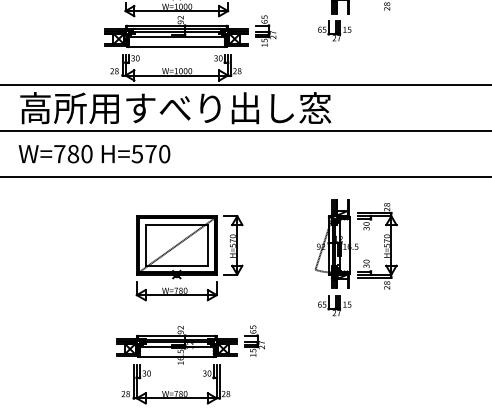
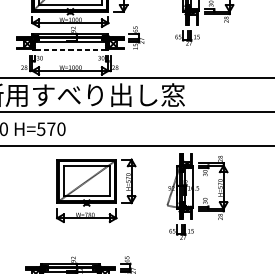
line: (176, 46) -> (70, 49), solid -> dashed
part: (356, 257) -> (197, 196), moved
part: (189, 258) -> (96, 191), moved

